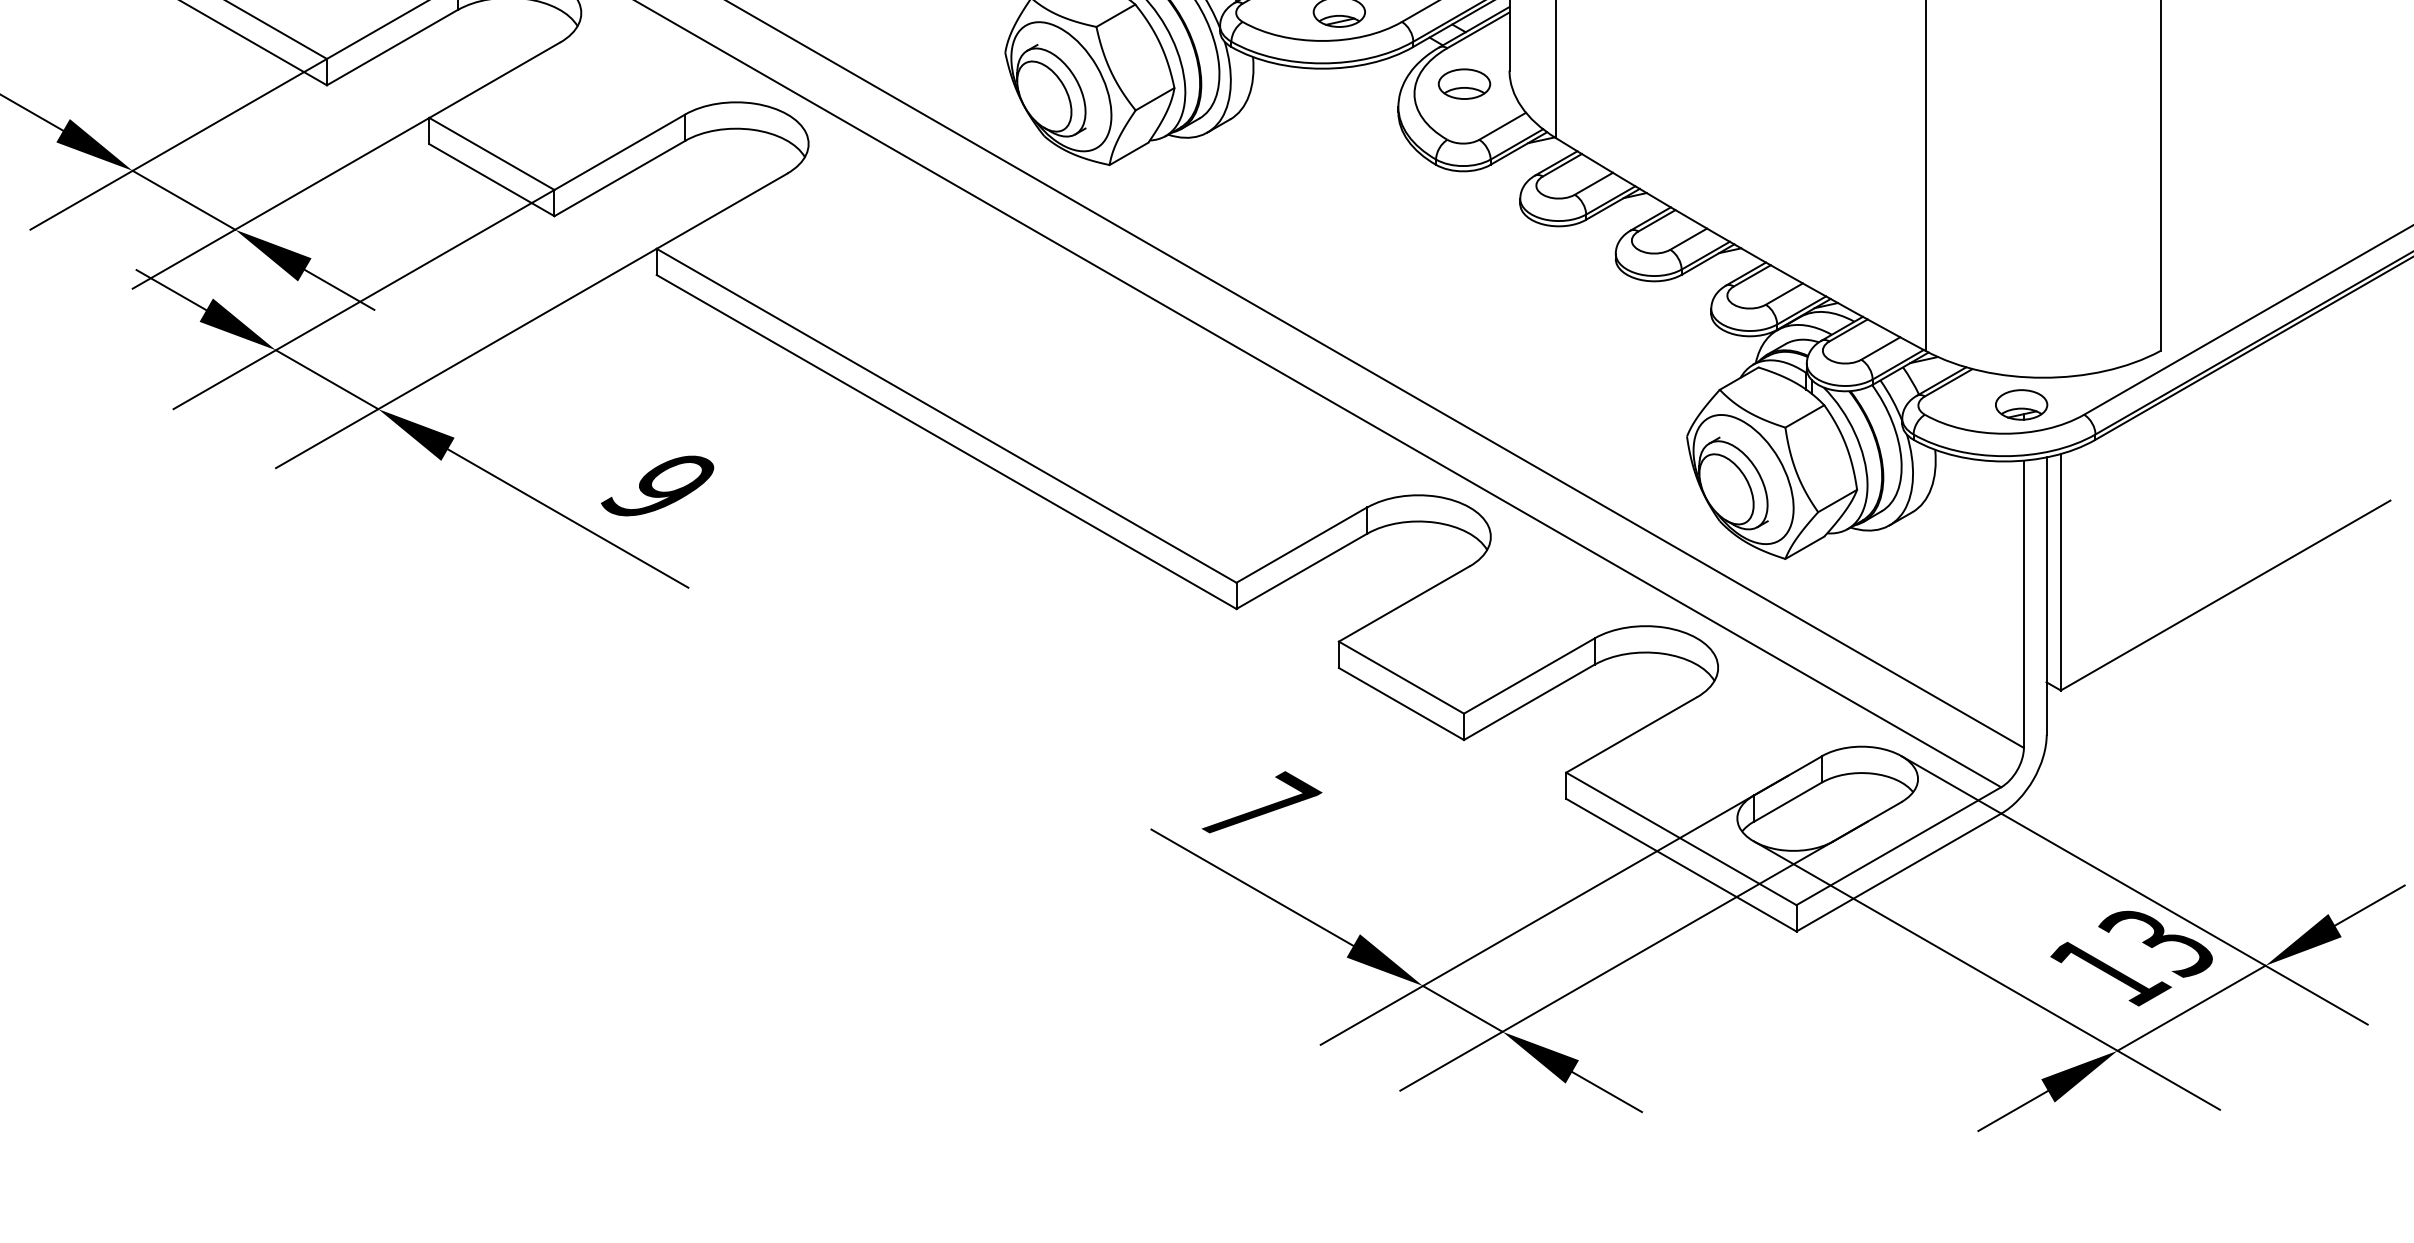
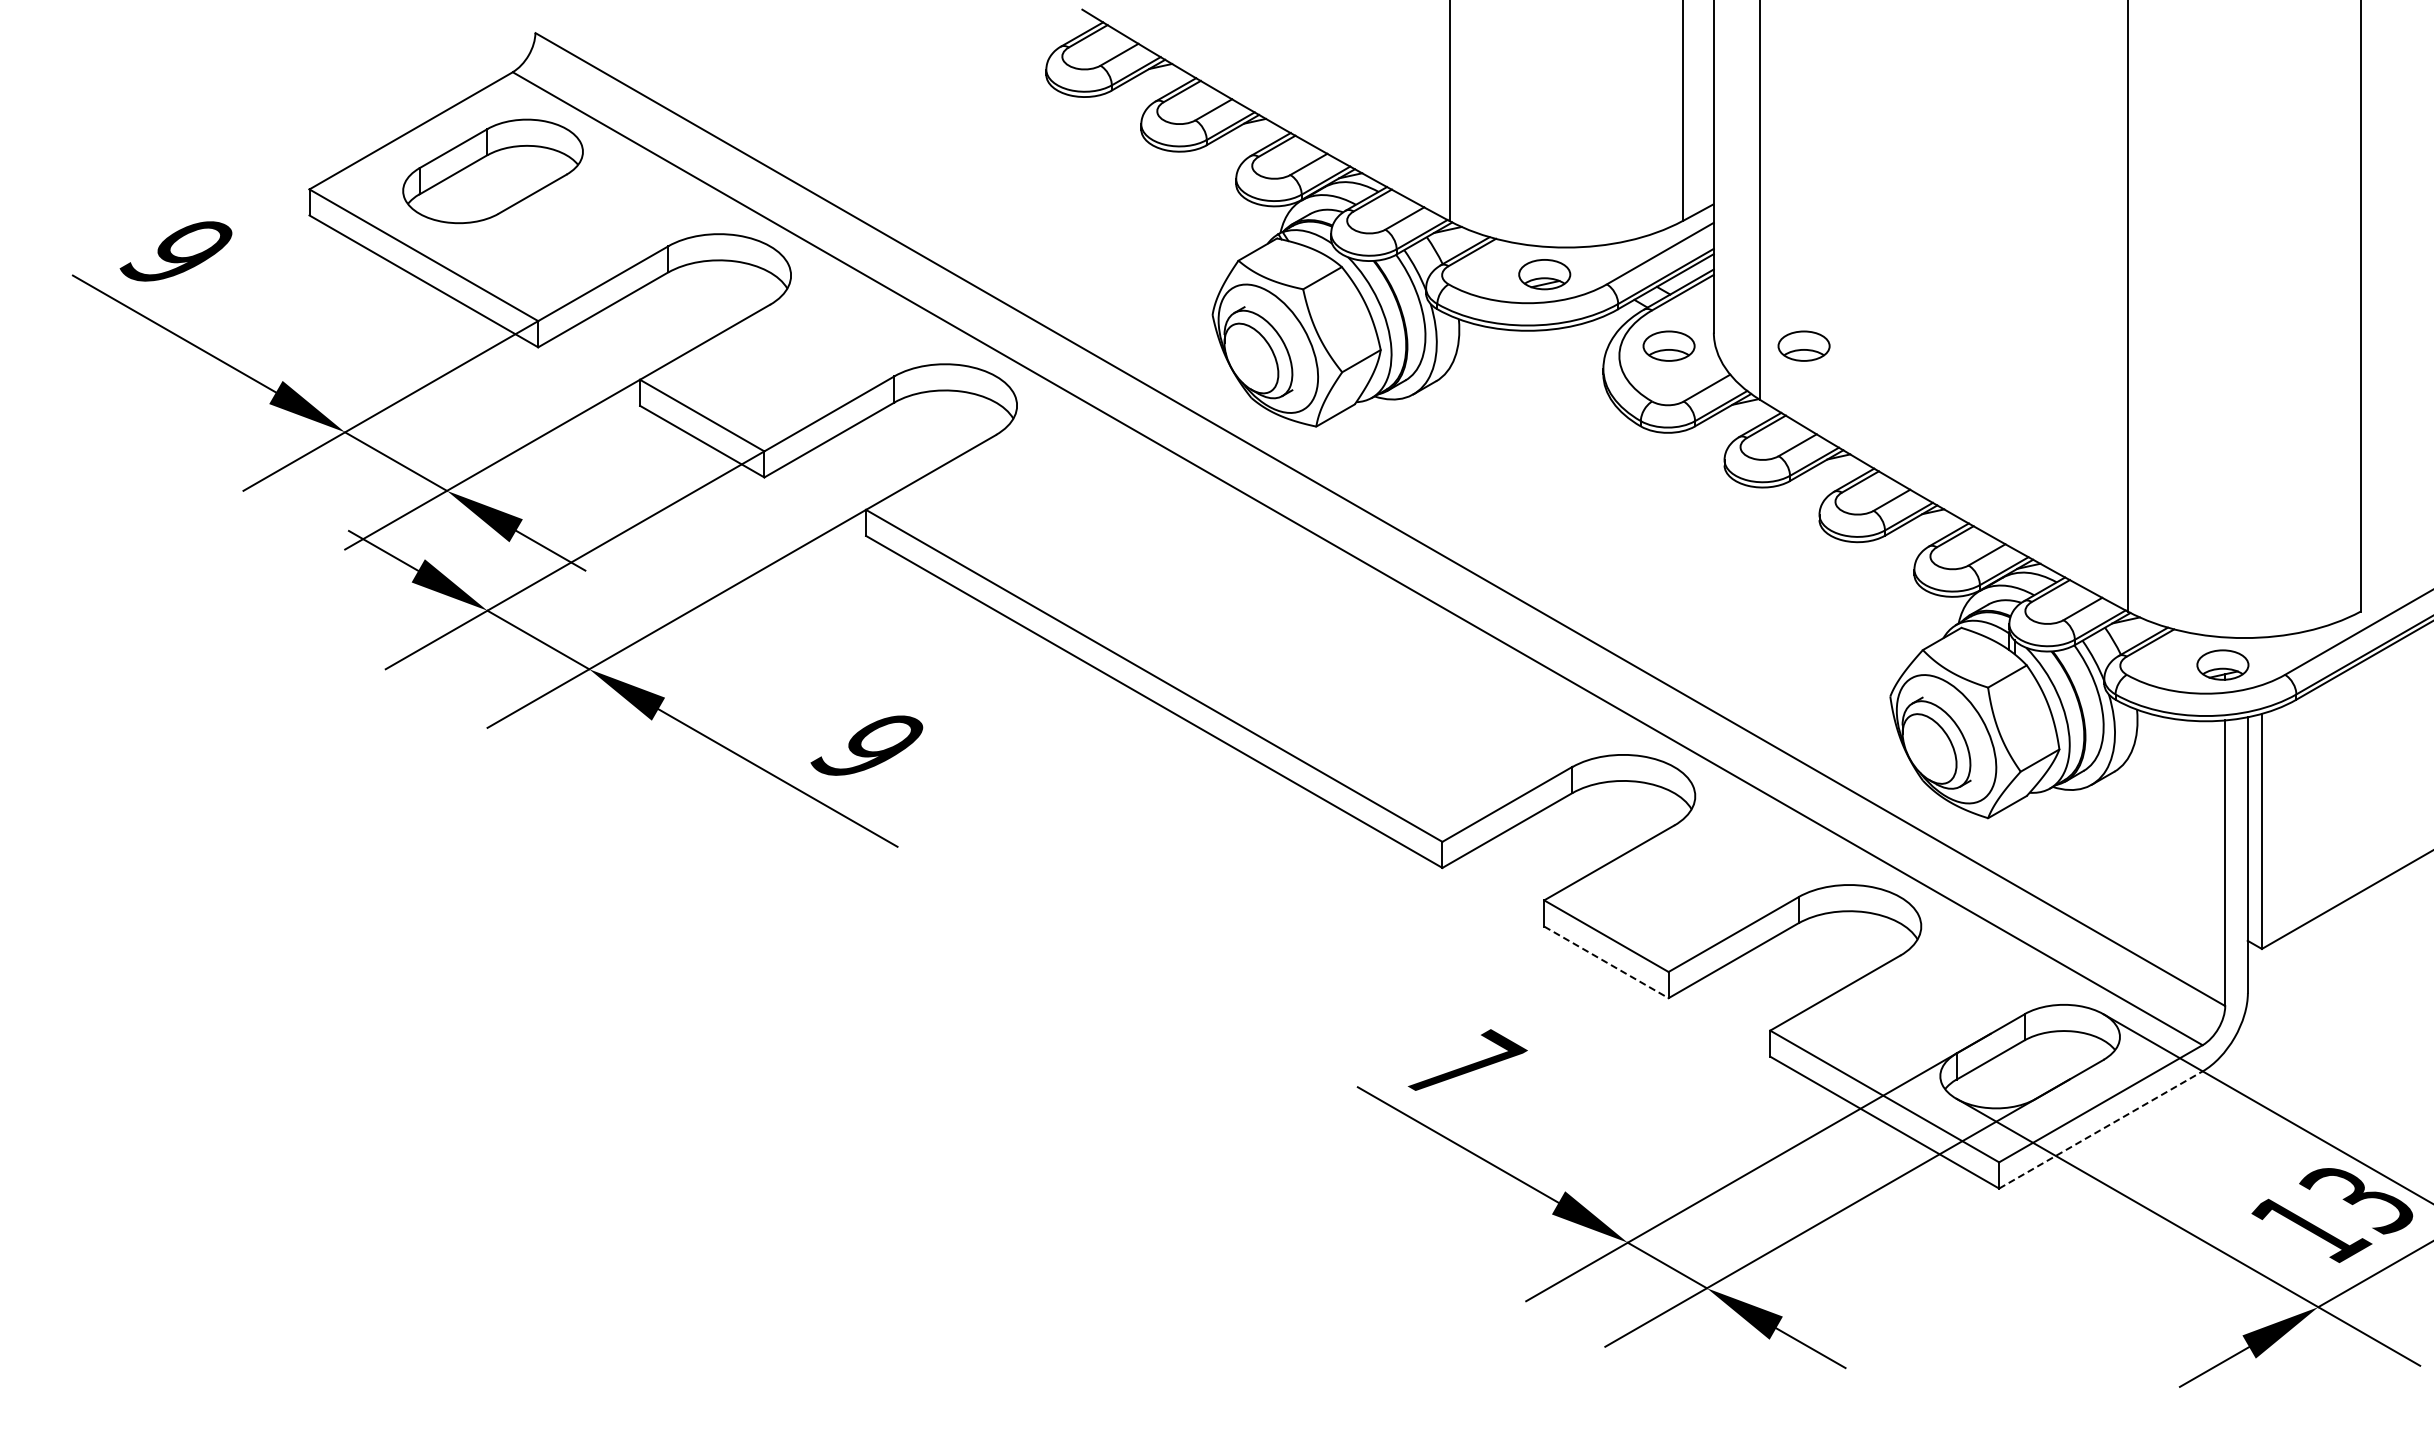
part: (1599, 83) -> (1803, 345), added
line: (1401, 704) -> (1606, 962), solid -> dashed
line: (1899, 872) -> (2101, 1129), solid -> dashed

